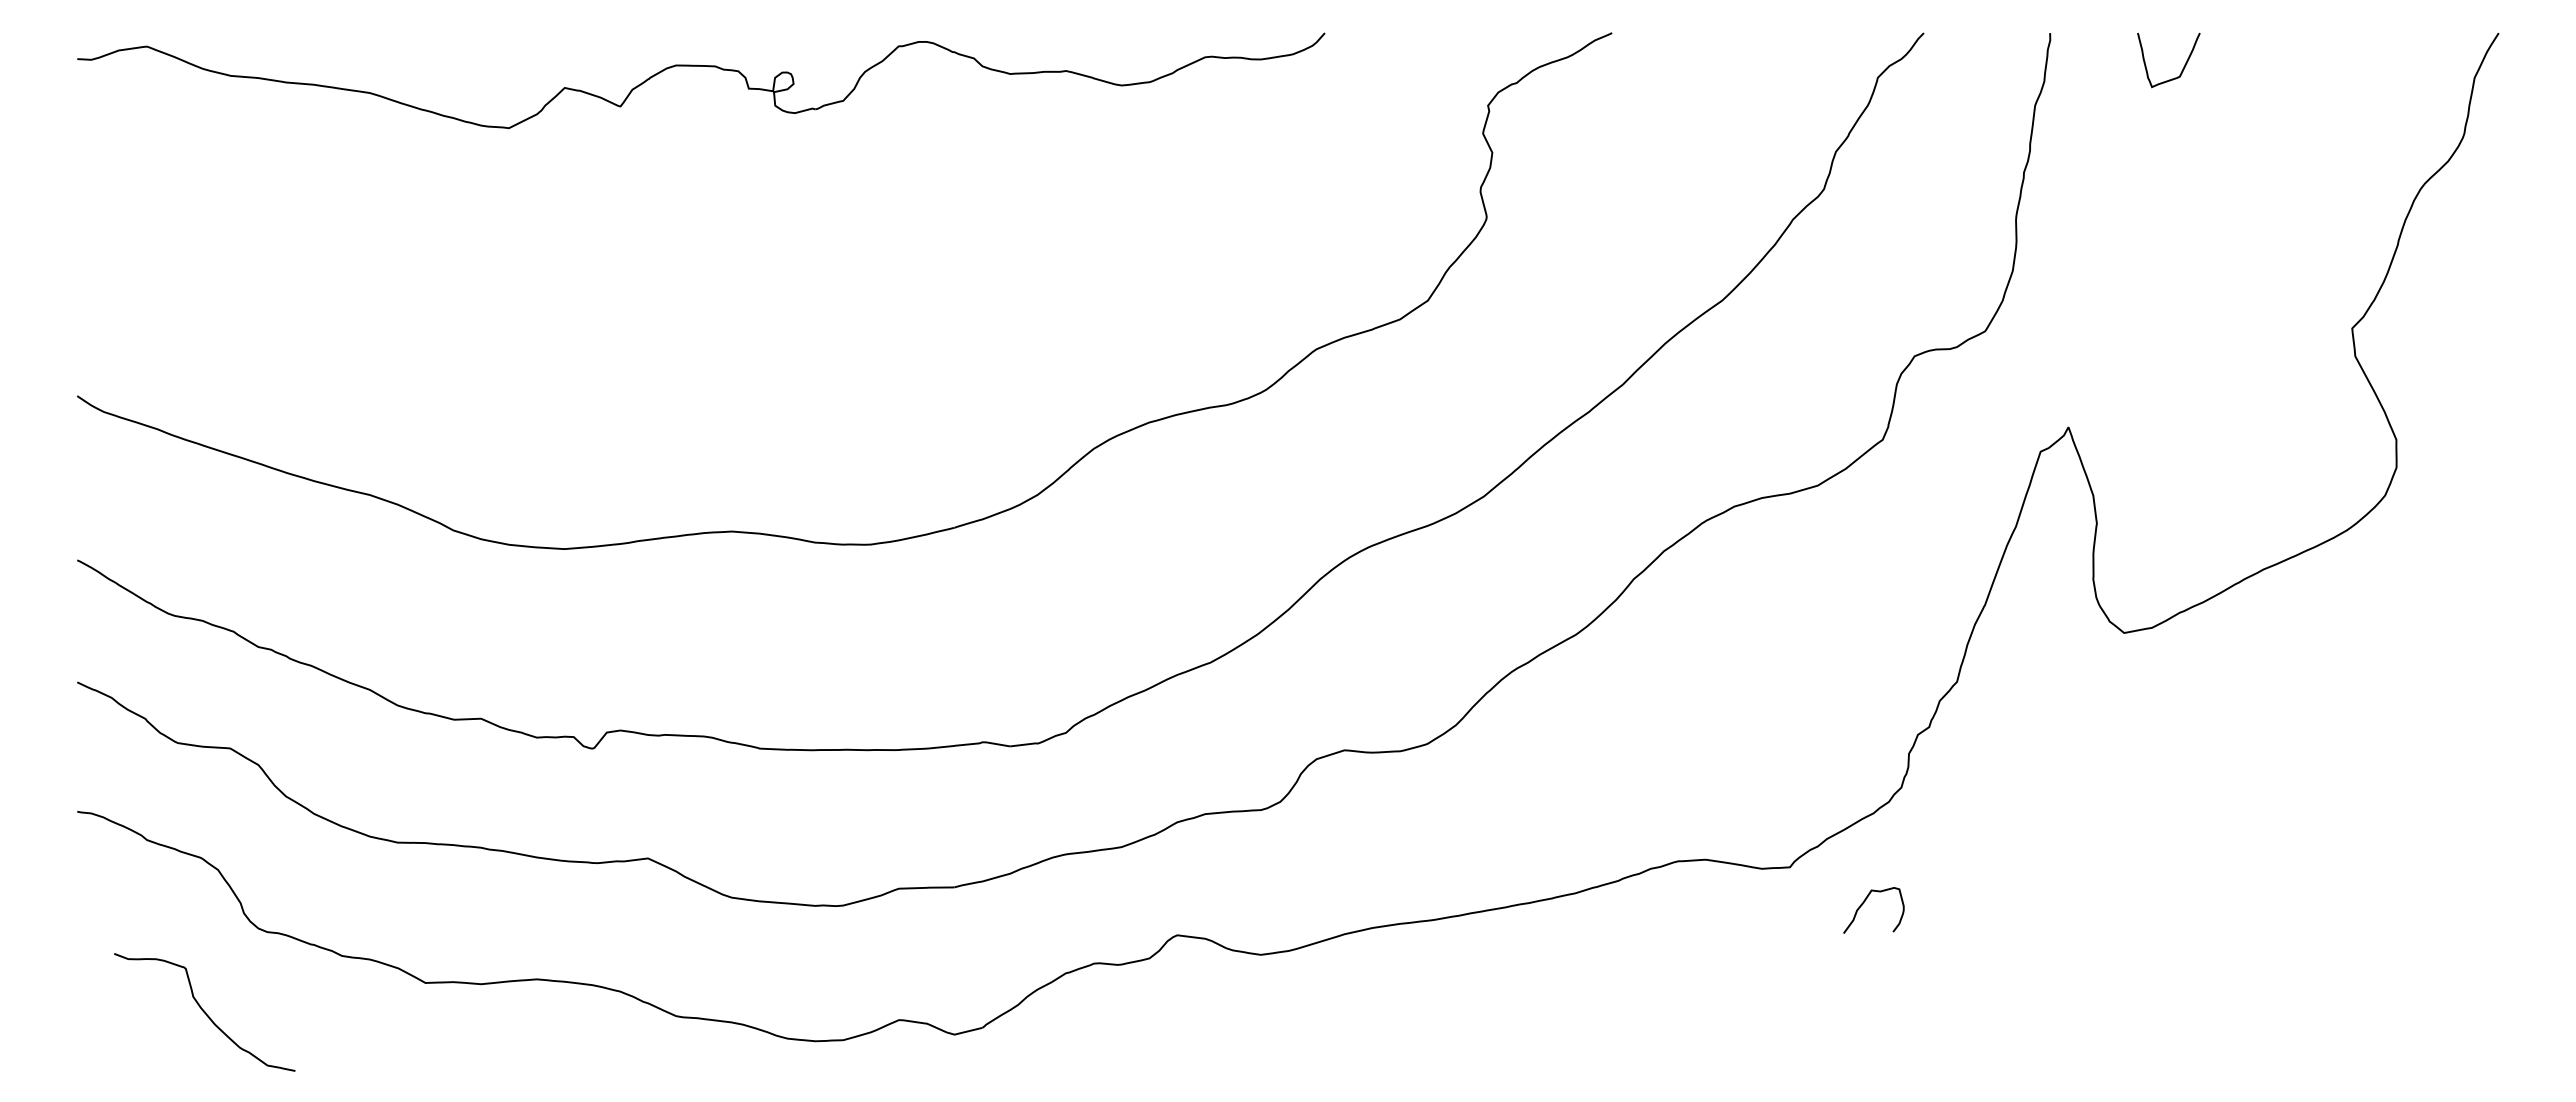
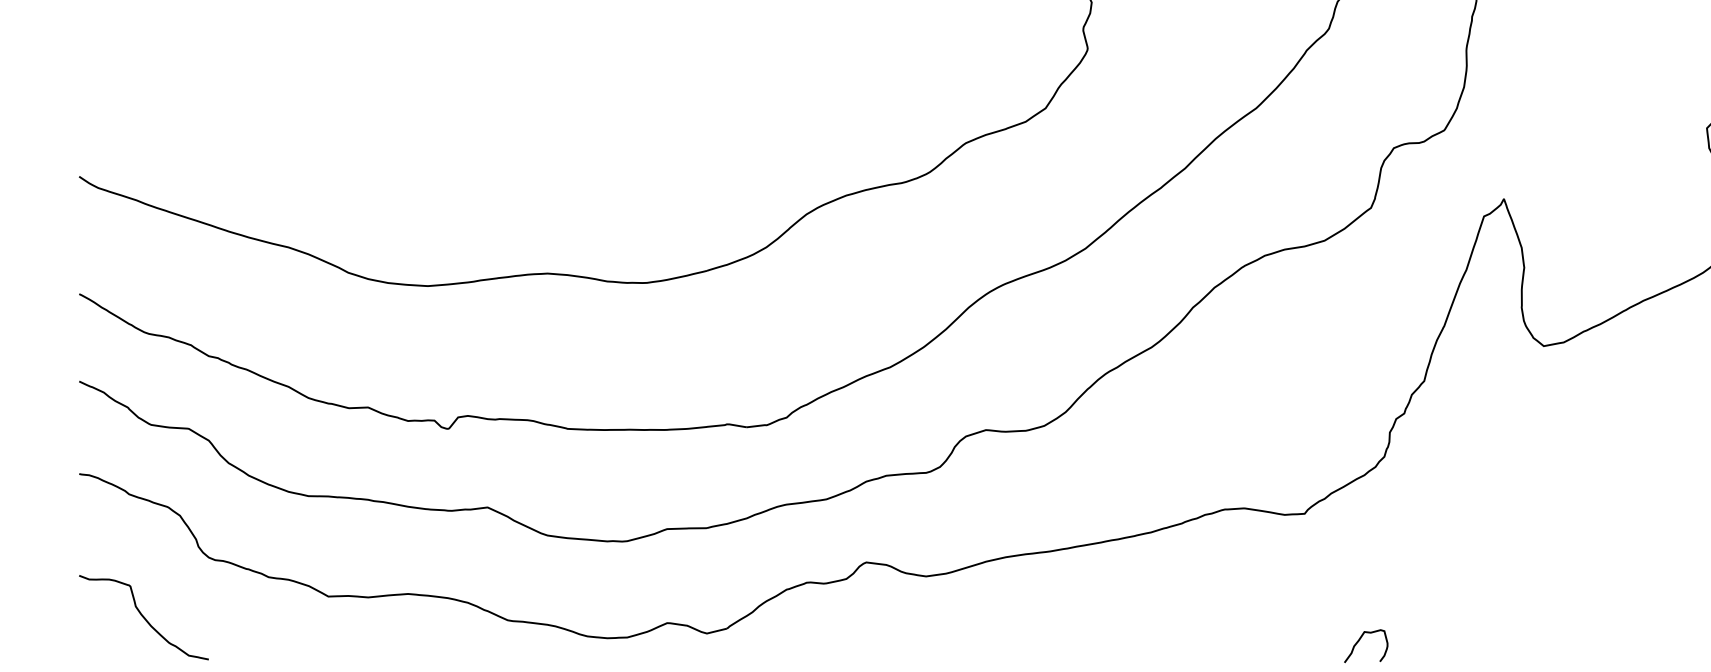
curve: (1863, 904) -> (1358, 642), moved
curve: (204, 1012) -> (143, 617), moved

